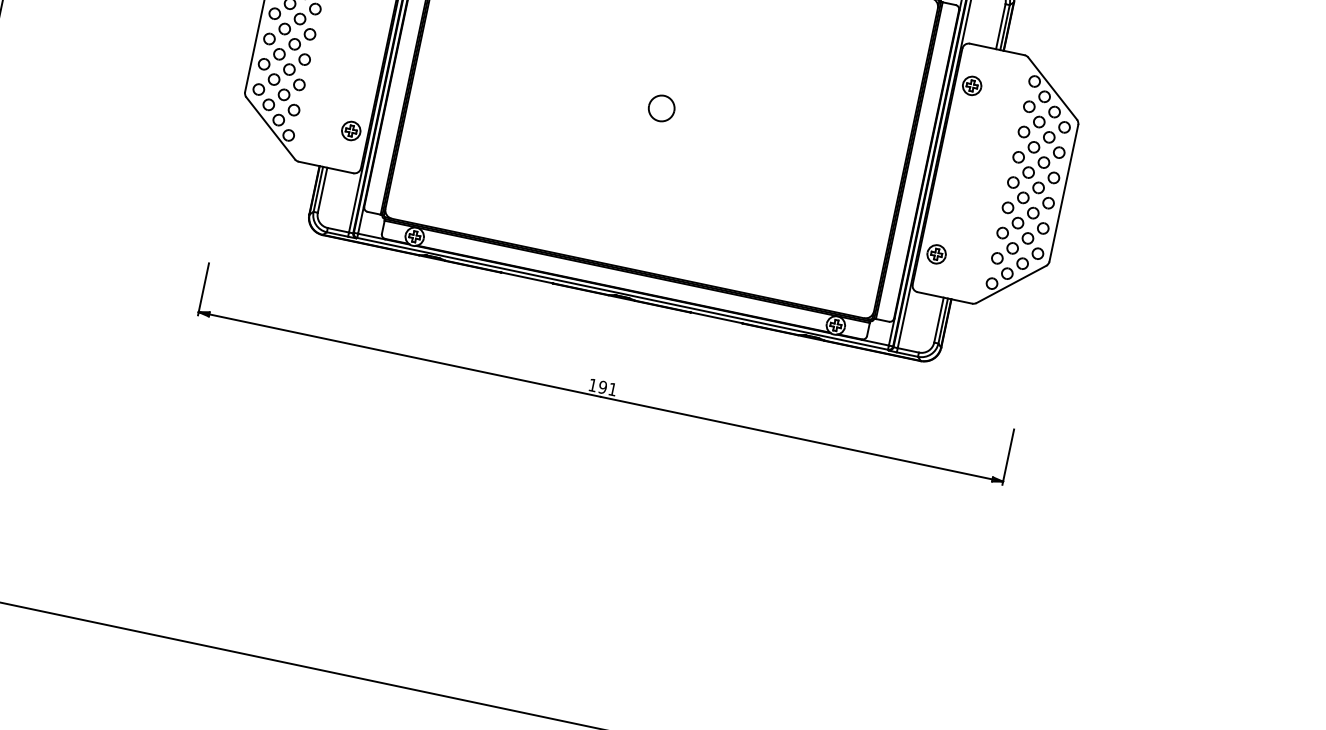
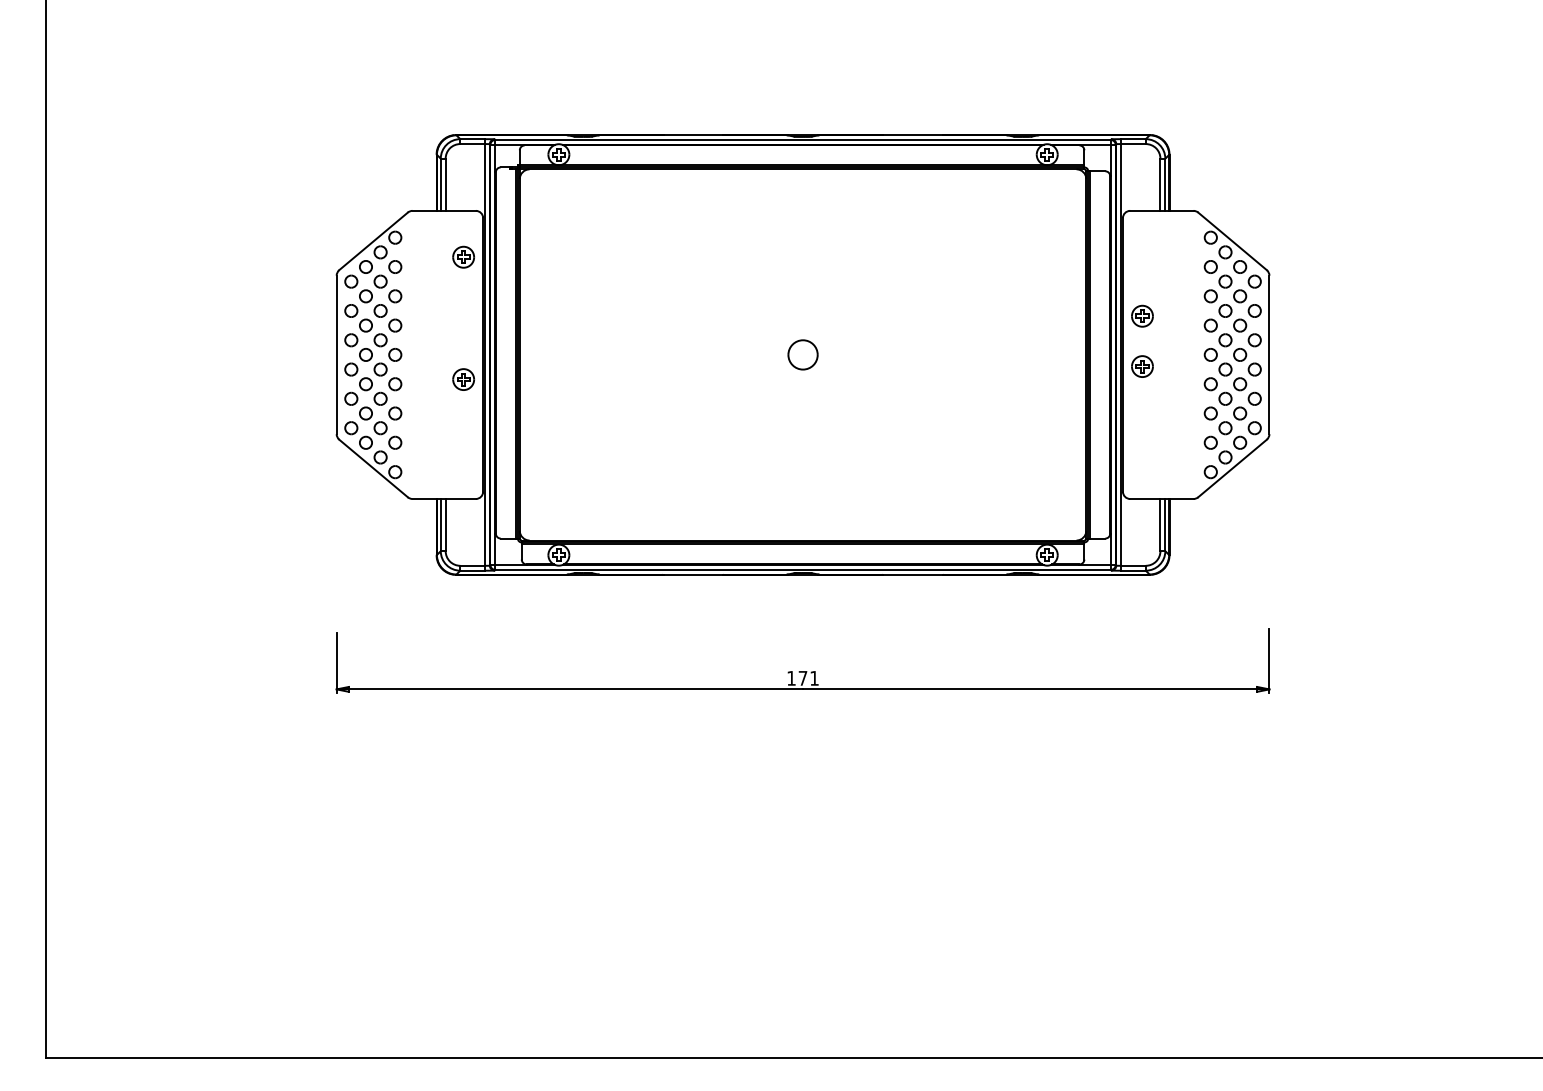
part: (972, 85) -> (1142, 315), moved
part: (351, 130) -> (463, 379), moved
part: (936, 254) -> (1142, 366), moved
text: (602, 386) -> (802, 677), 191 -> 171

